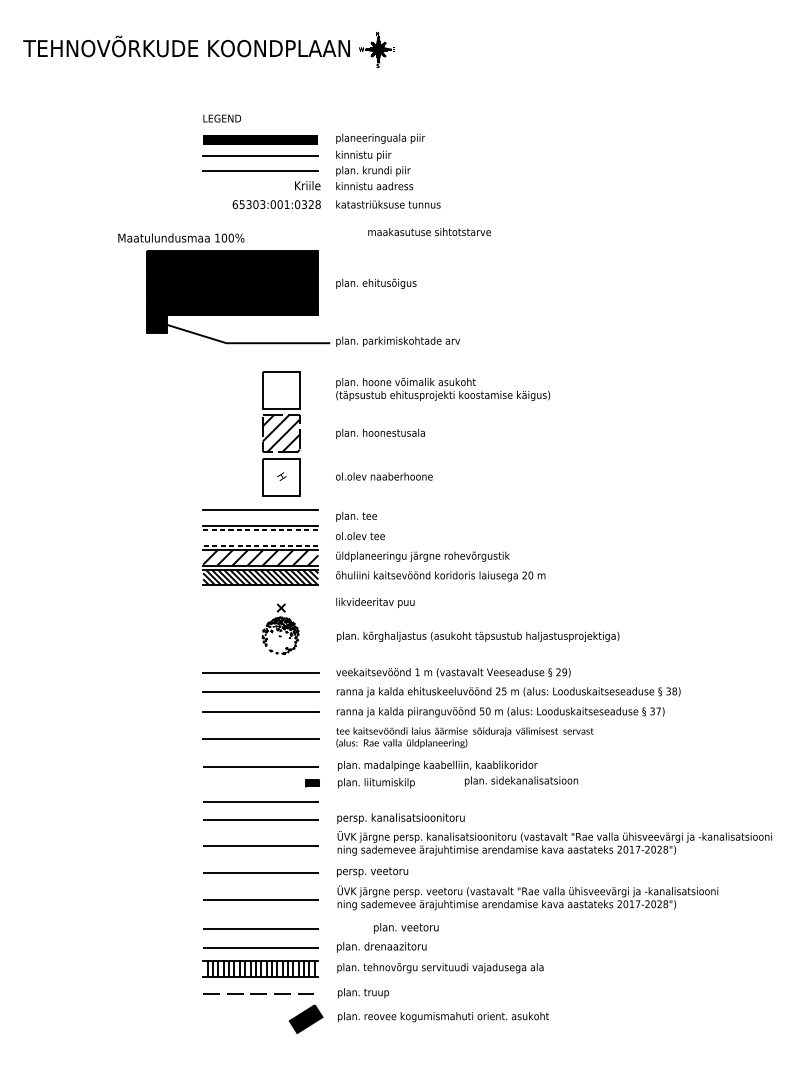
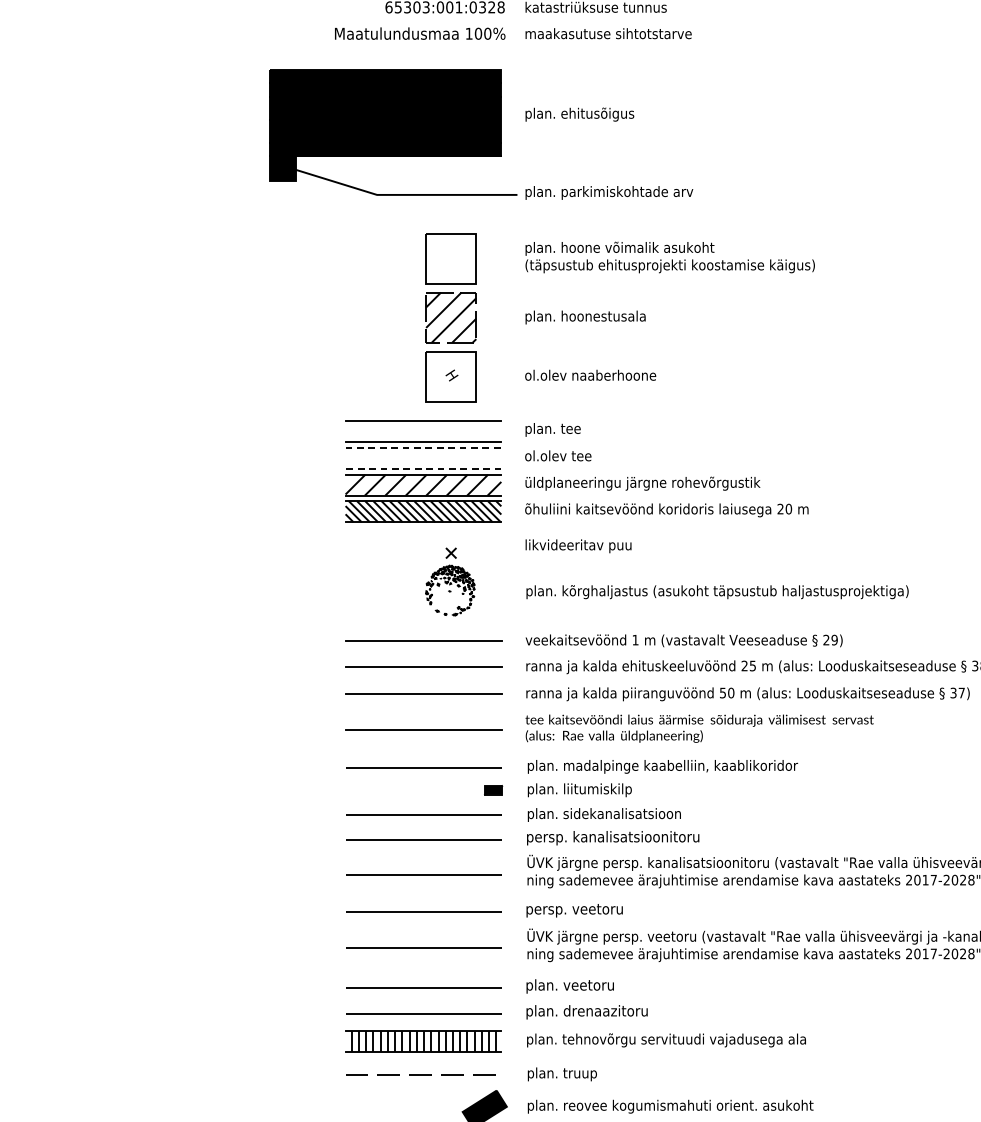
text: (429, 232) -> (608, 34), moved
text: (181, 237) -> (420, 32), moved
text: (521, 781) -> (604, 814), moved
text: (406, 928) -> (570, 986), moved

